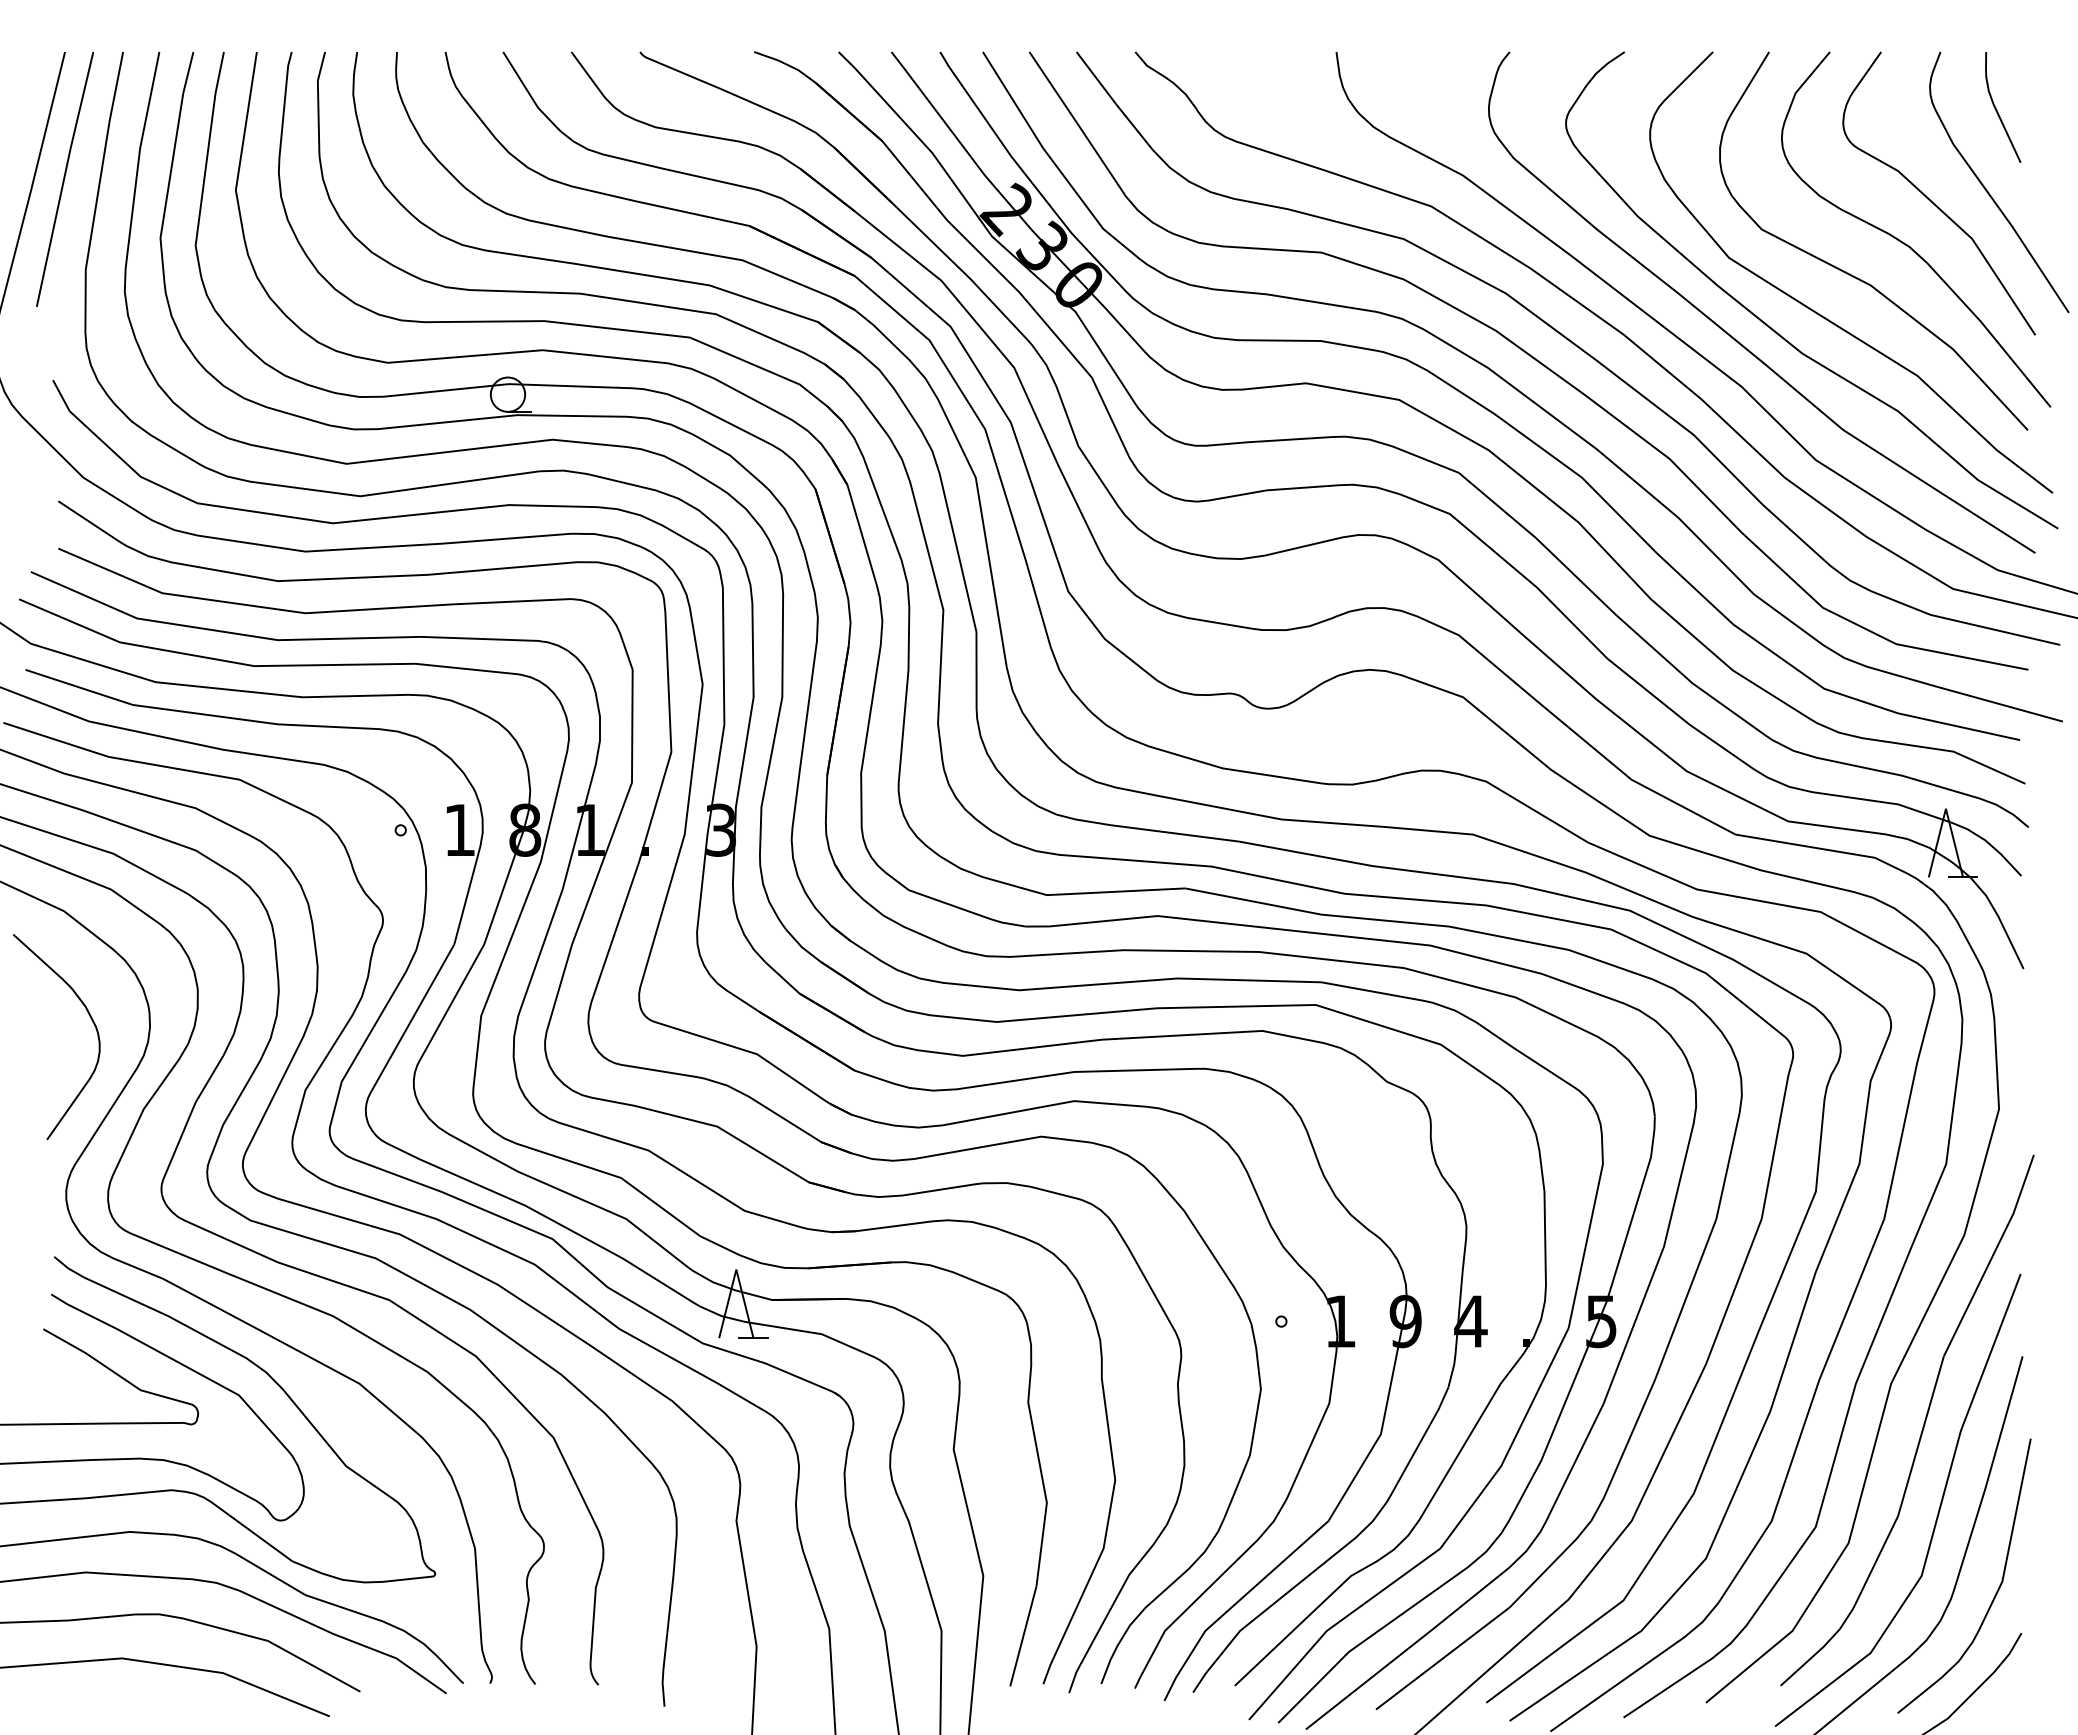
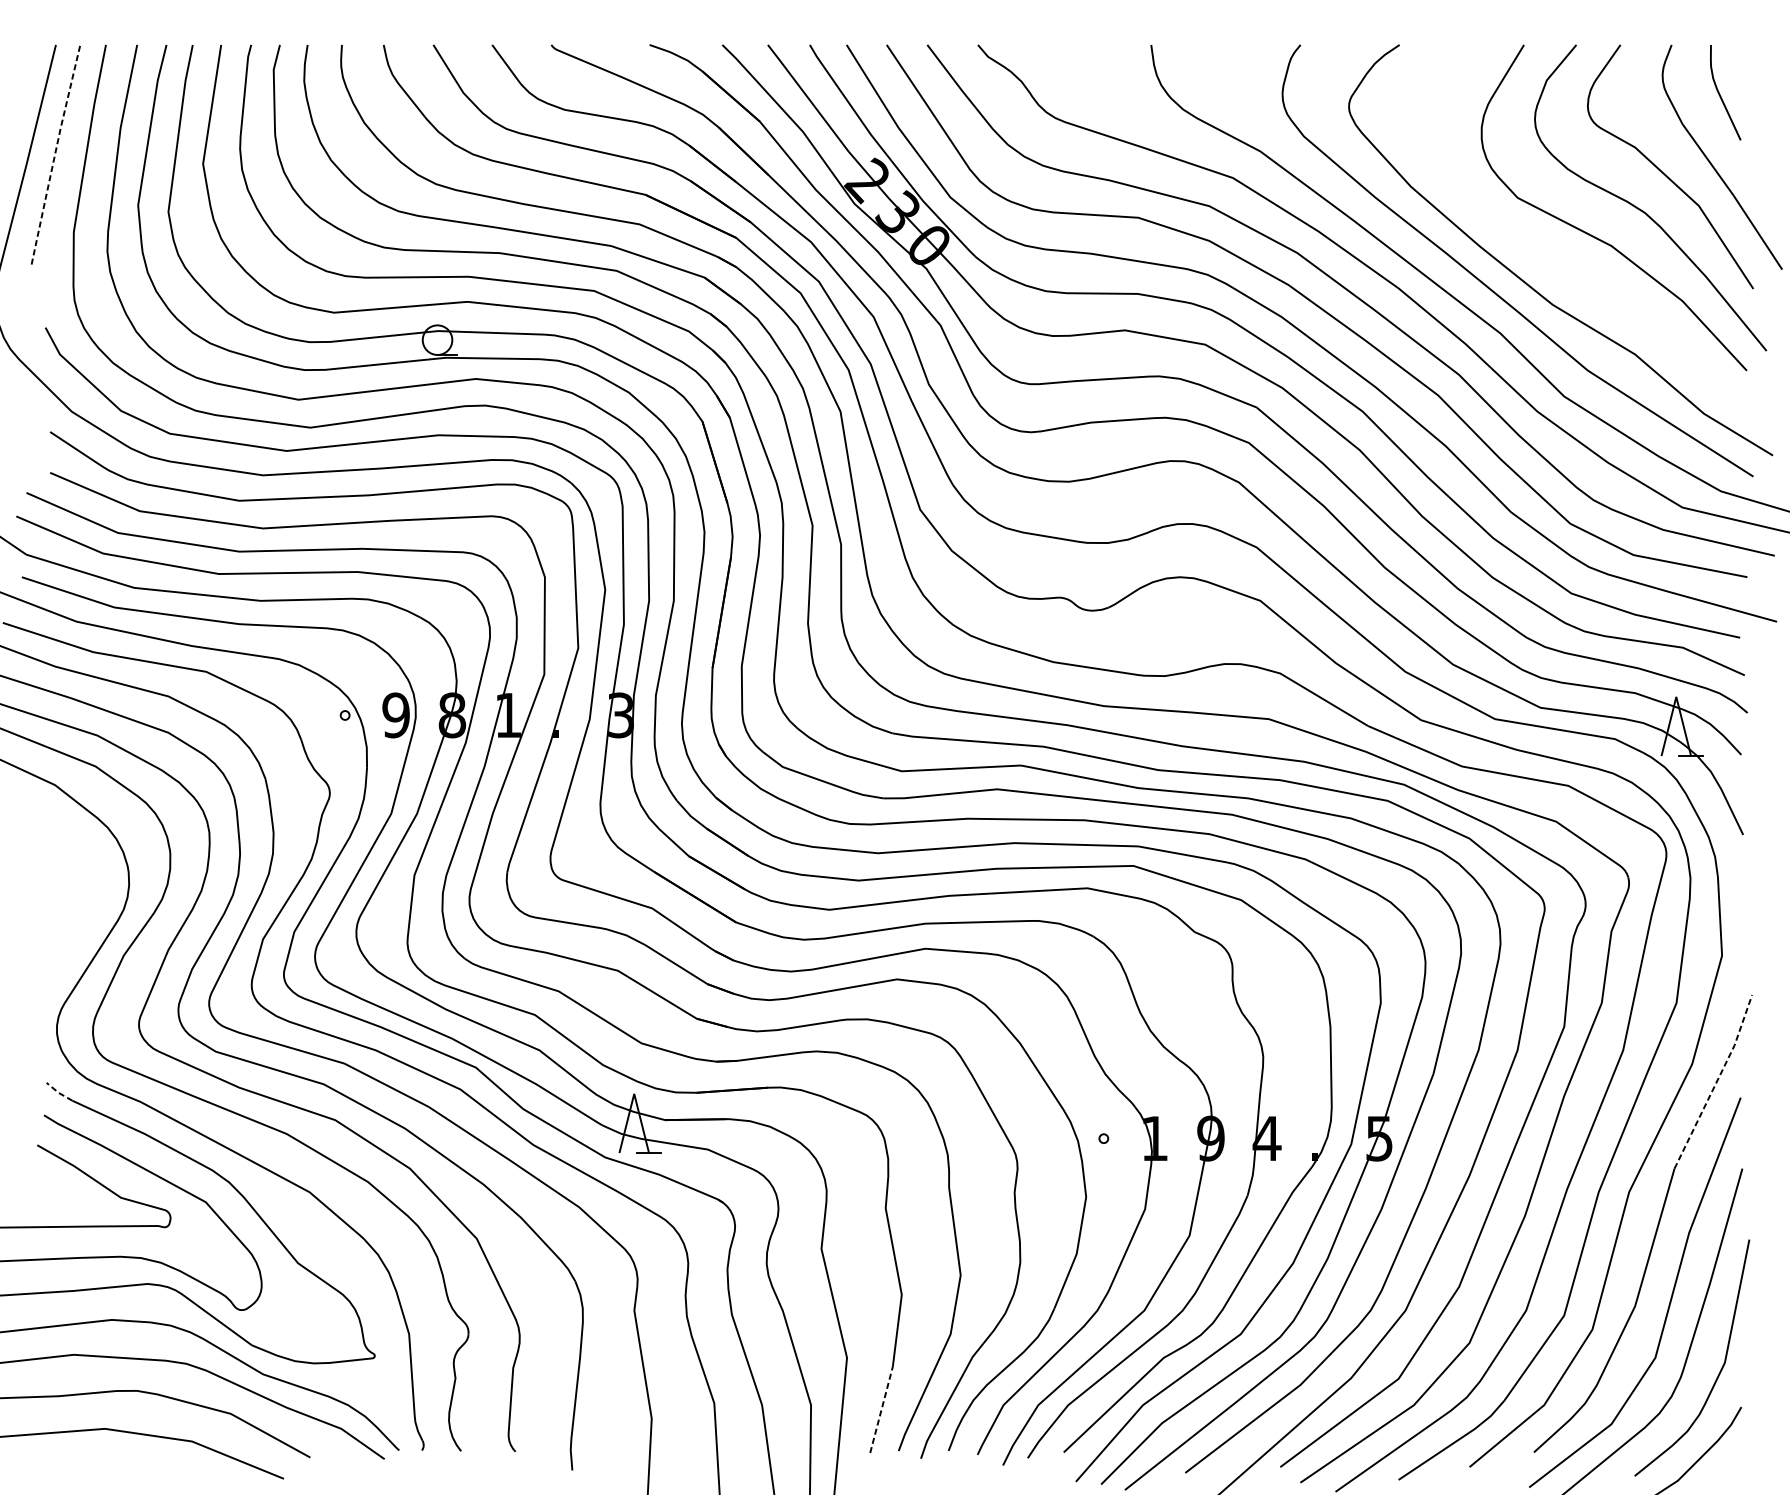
line: (64, 178) -> (55, 153), solid -> dashed
curve: (1824, 316) -> (1571, 272), removed
text: (459, 829) -> (395, 714), 1 -> 9
curve: (91, 1020) -> (78, 879), removed
line: (1992, 1255) -> (1716, 1081), solid -> dashed
line: (68, 1268) -> (58, 1092), solid -> dashed
line: (1023, 1636) -> (881, 1409), solid -> dashed

